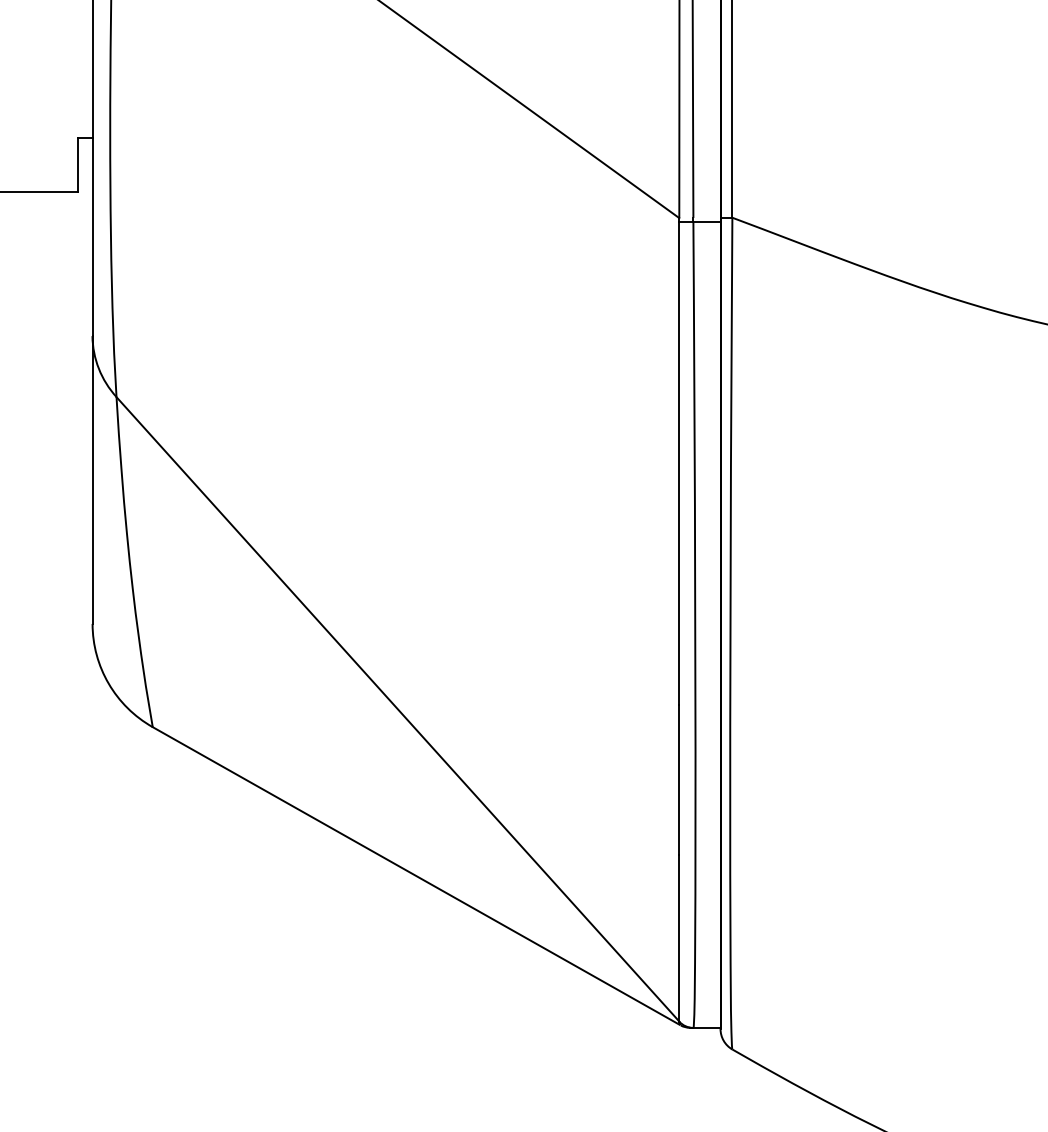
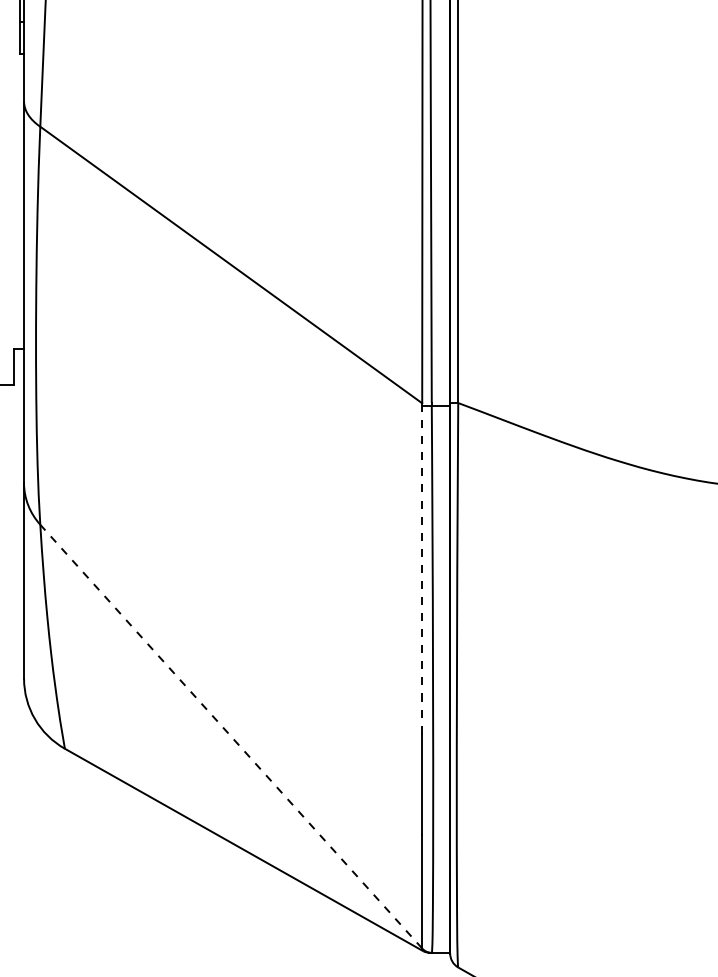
line: (679, 463) -> (422, 569), solid -> dashed
line: (396, 709) -> (230, 736), solid -> dashed

